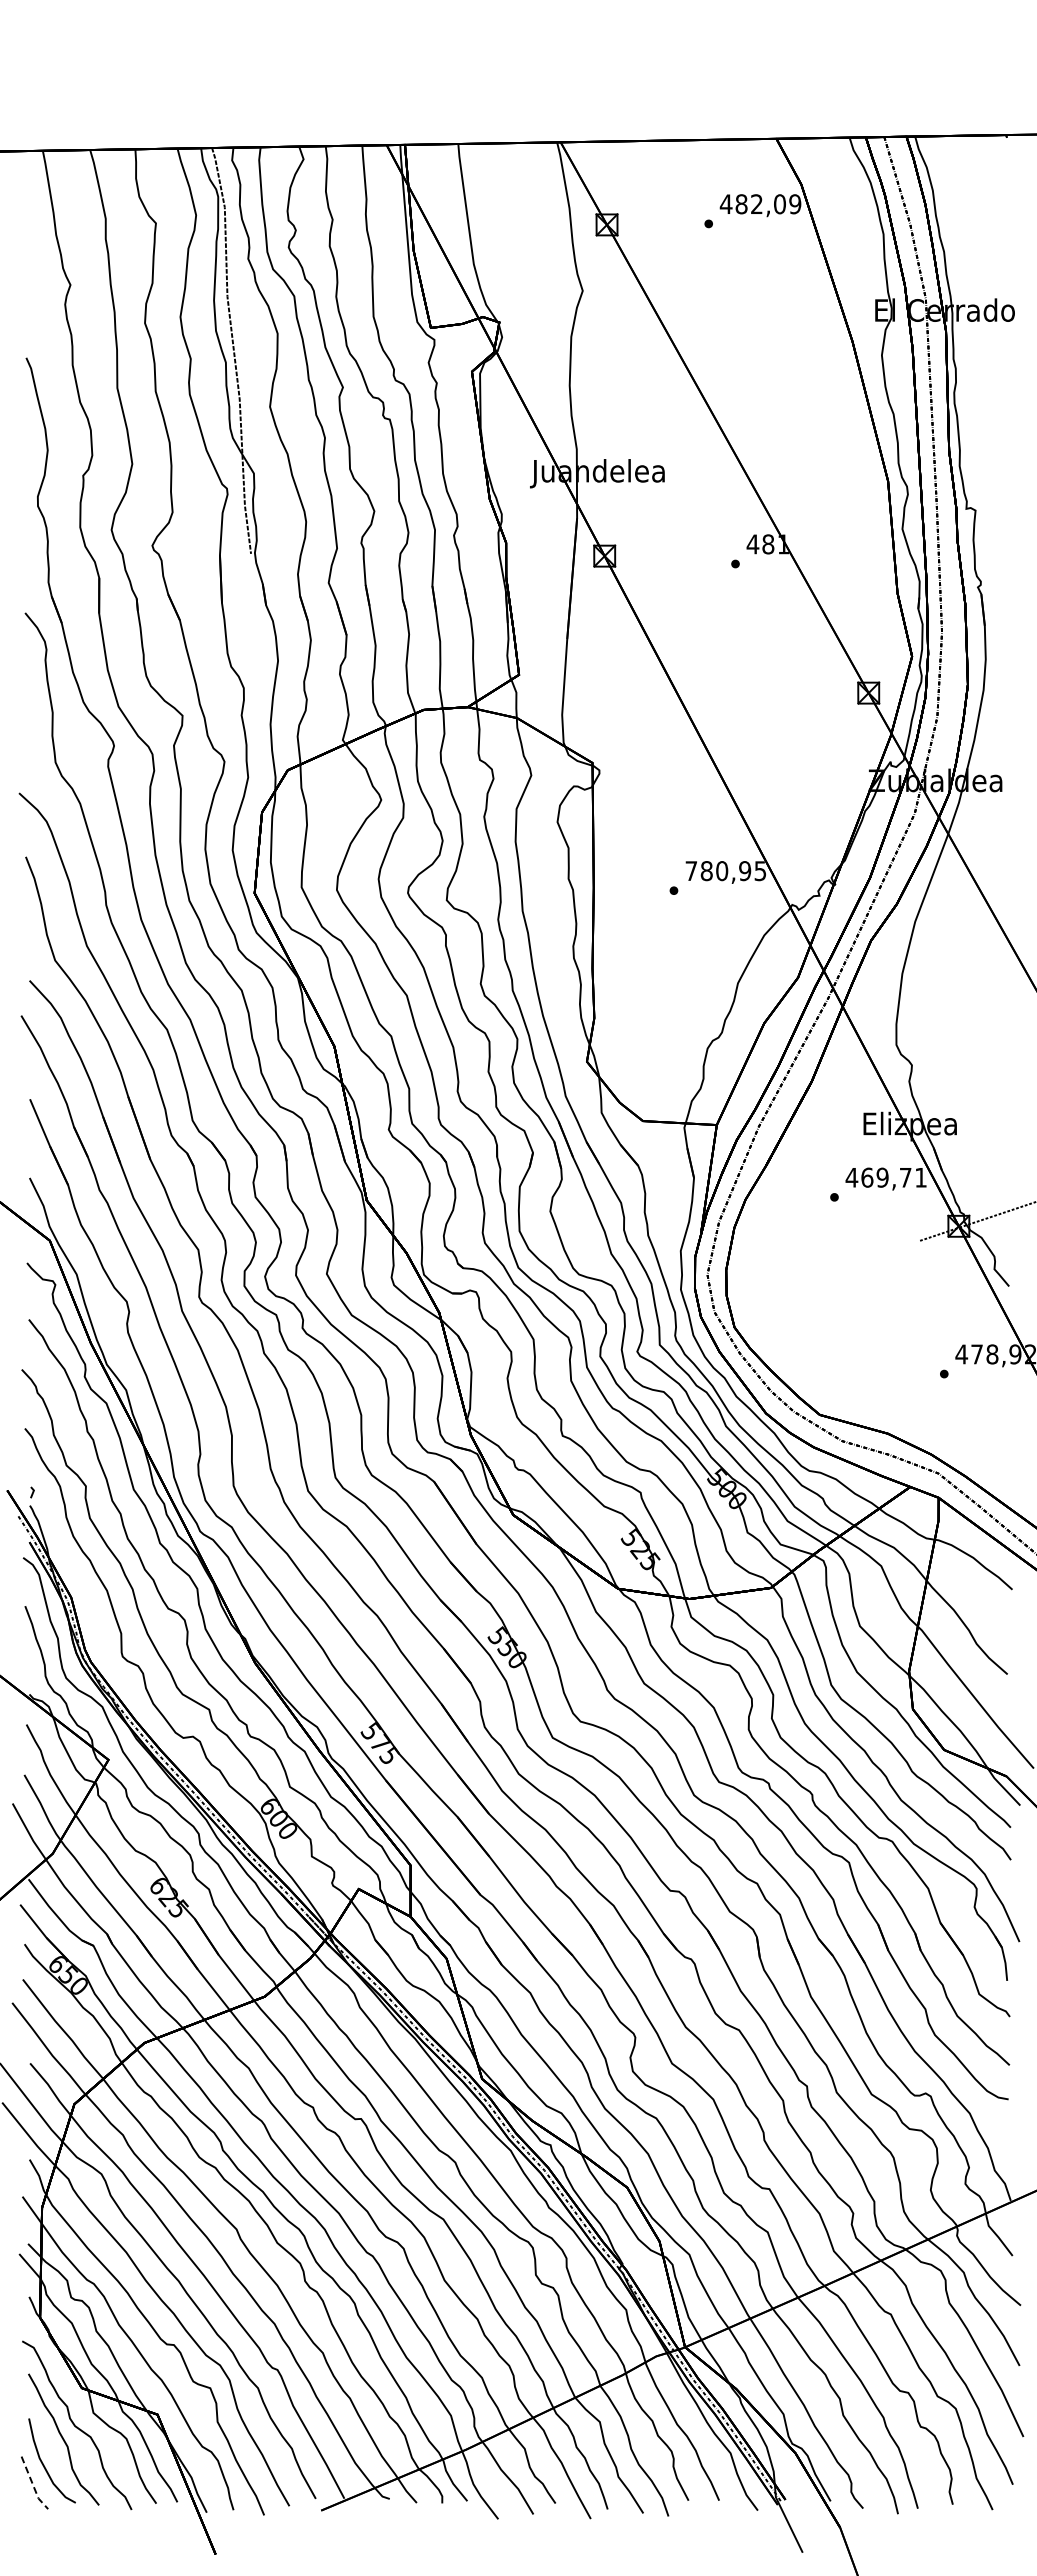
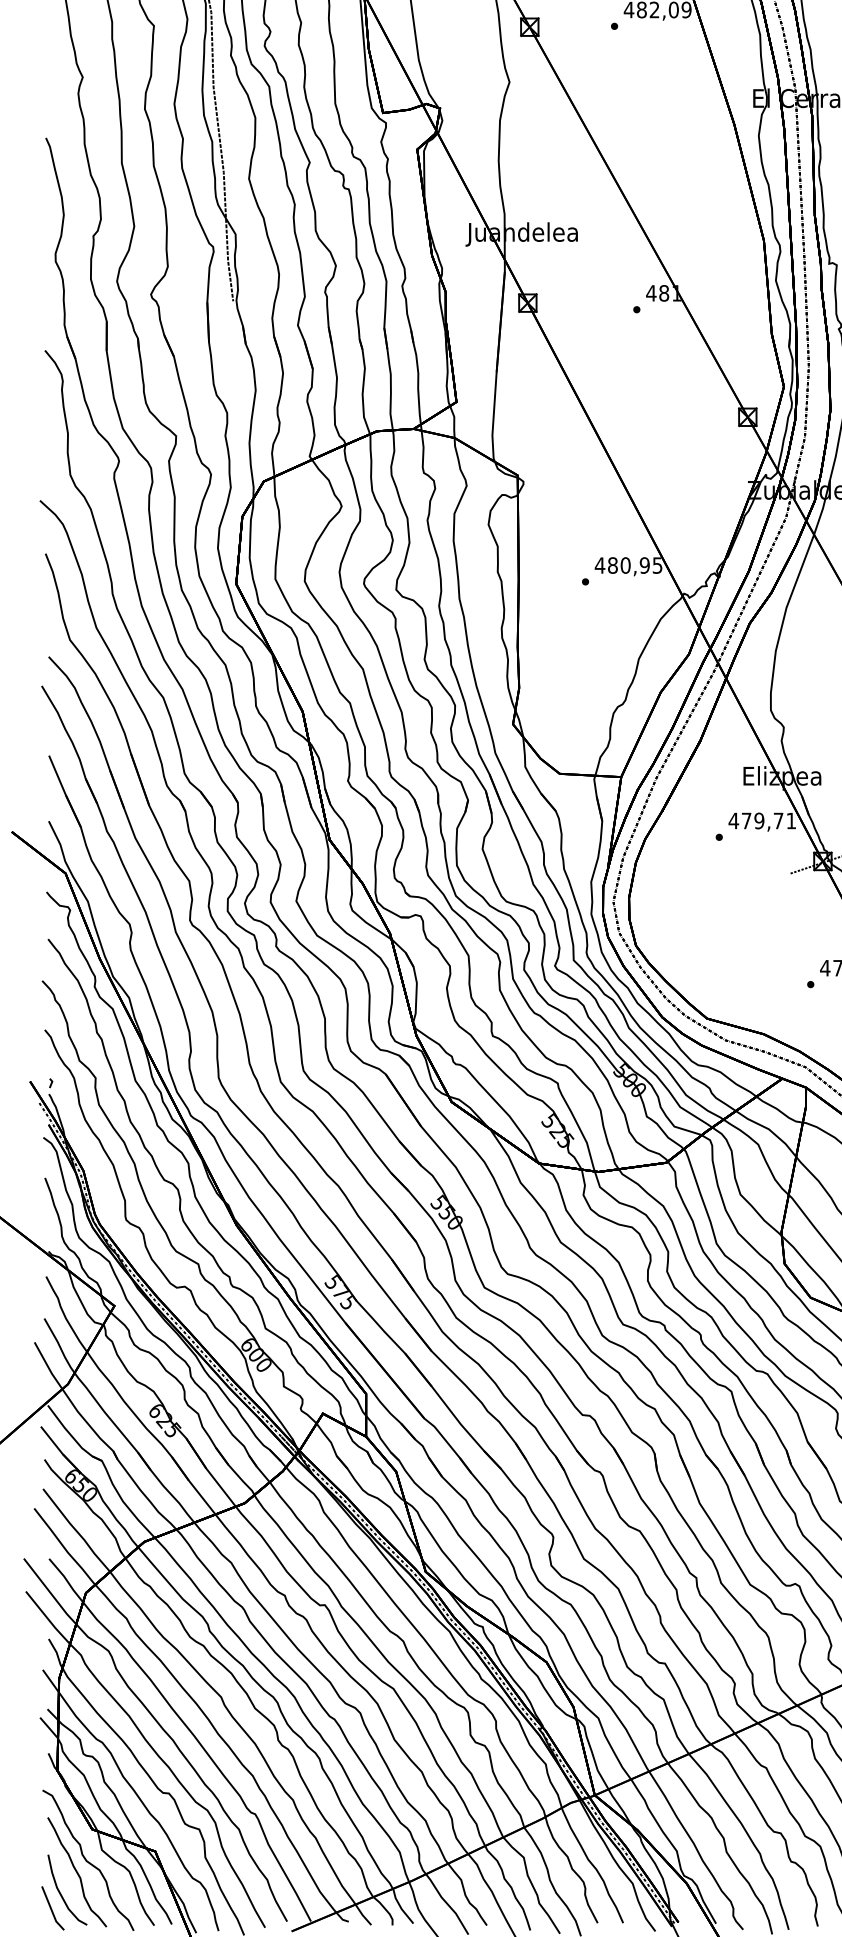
text: (691, 870) -> (600, 565), 780,95 -> 480,95
text: (867, 1177) -> (746, 820), 469,71 -> 479,71
line: (33, 2484) -> (51, 1909), dashed -> solid

